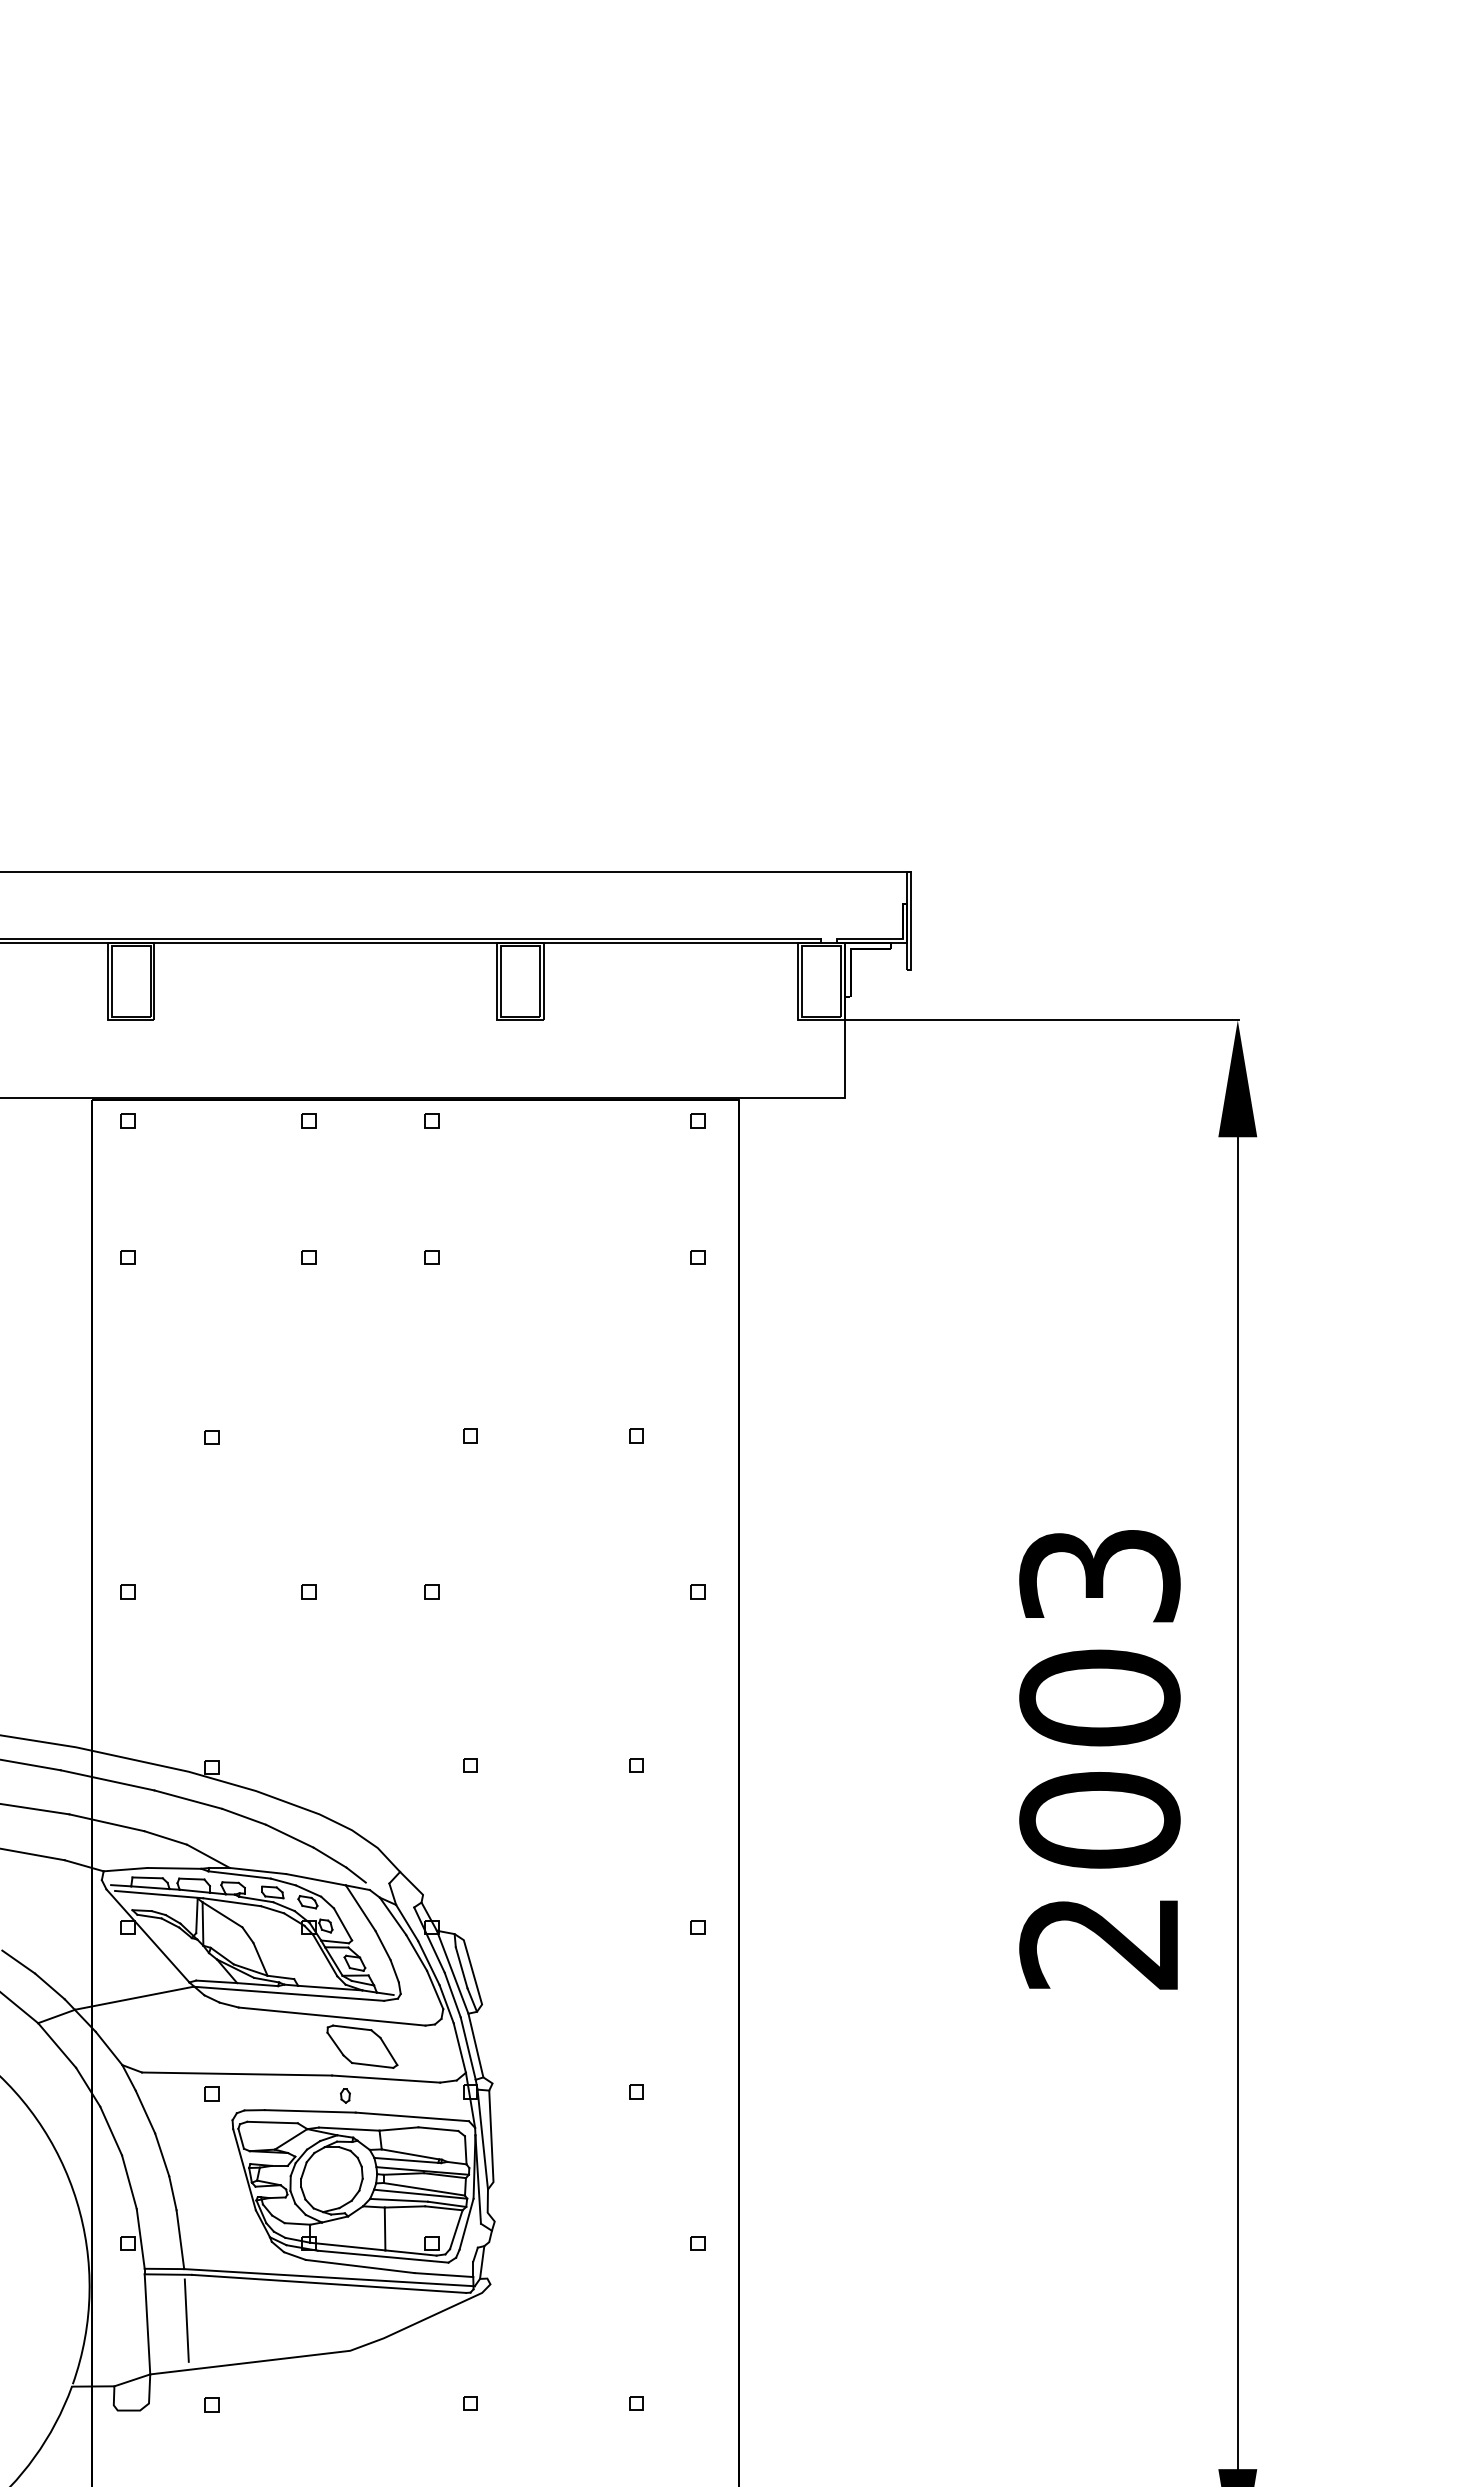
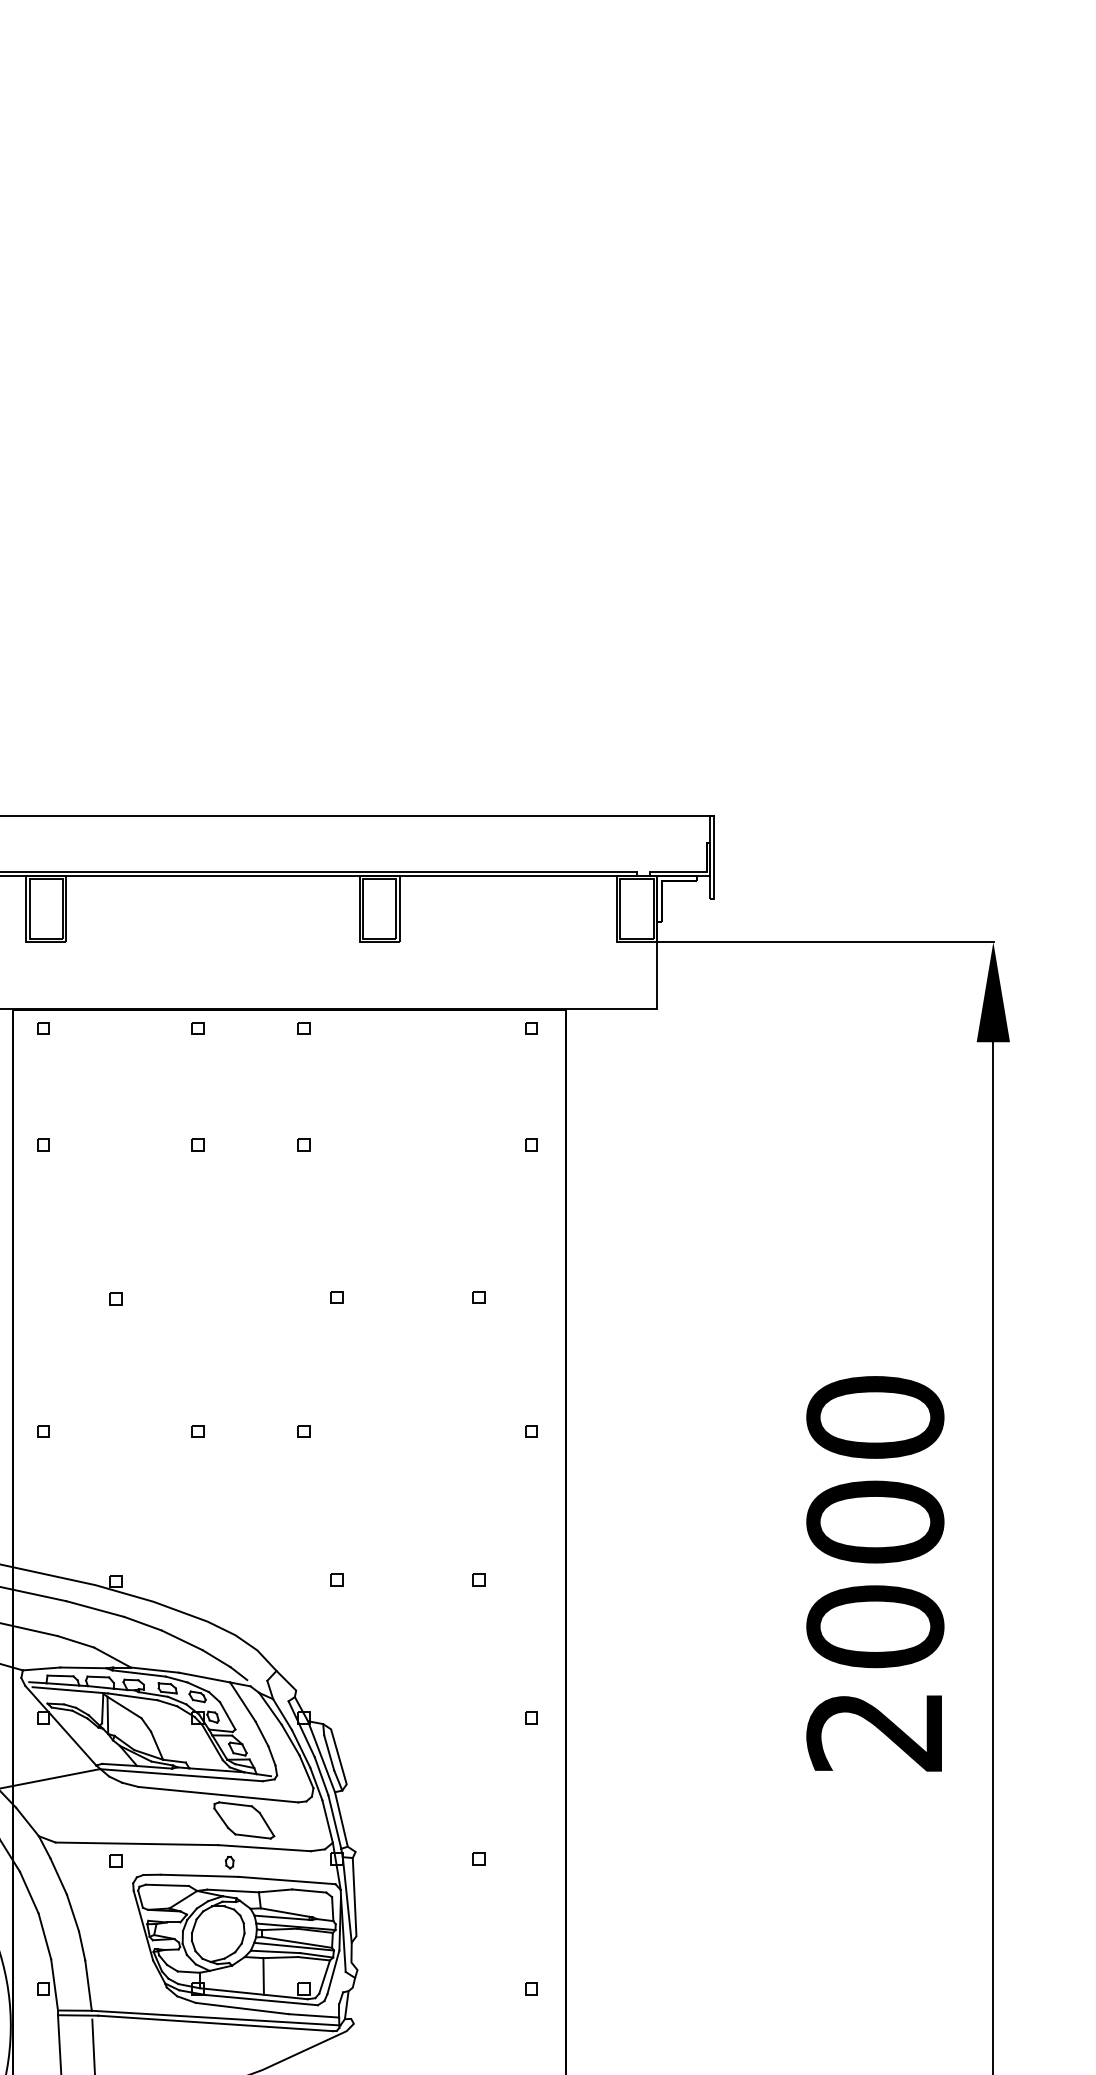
text: (1099, 1575) -> (875, 1417), 2003 -> 2000

